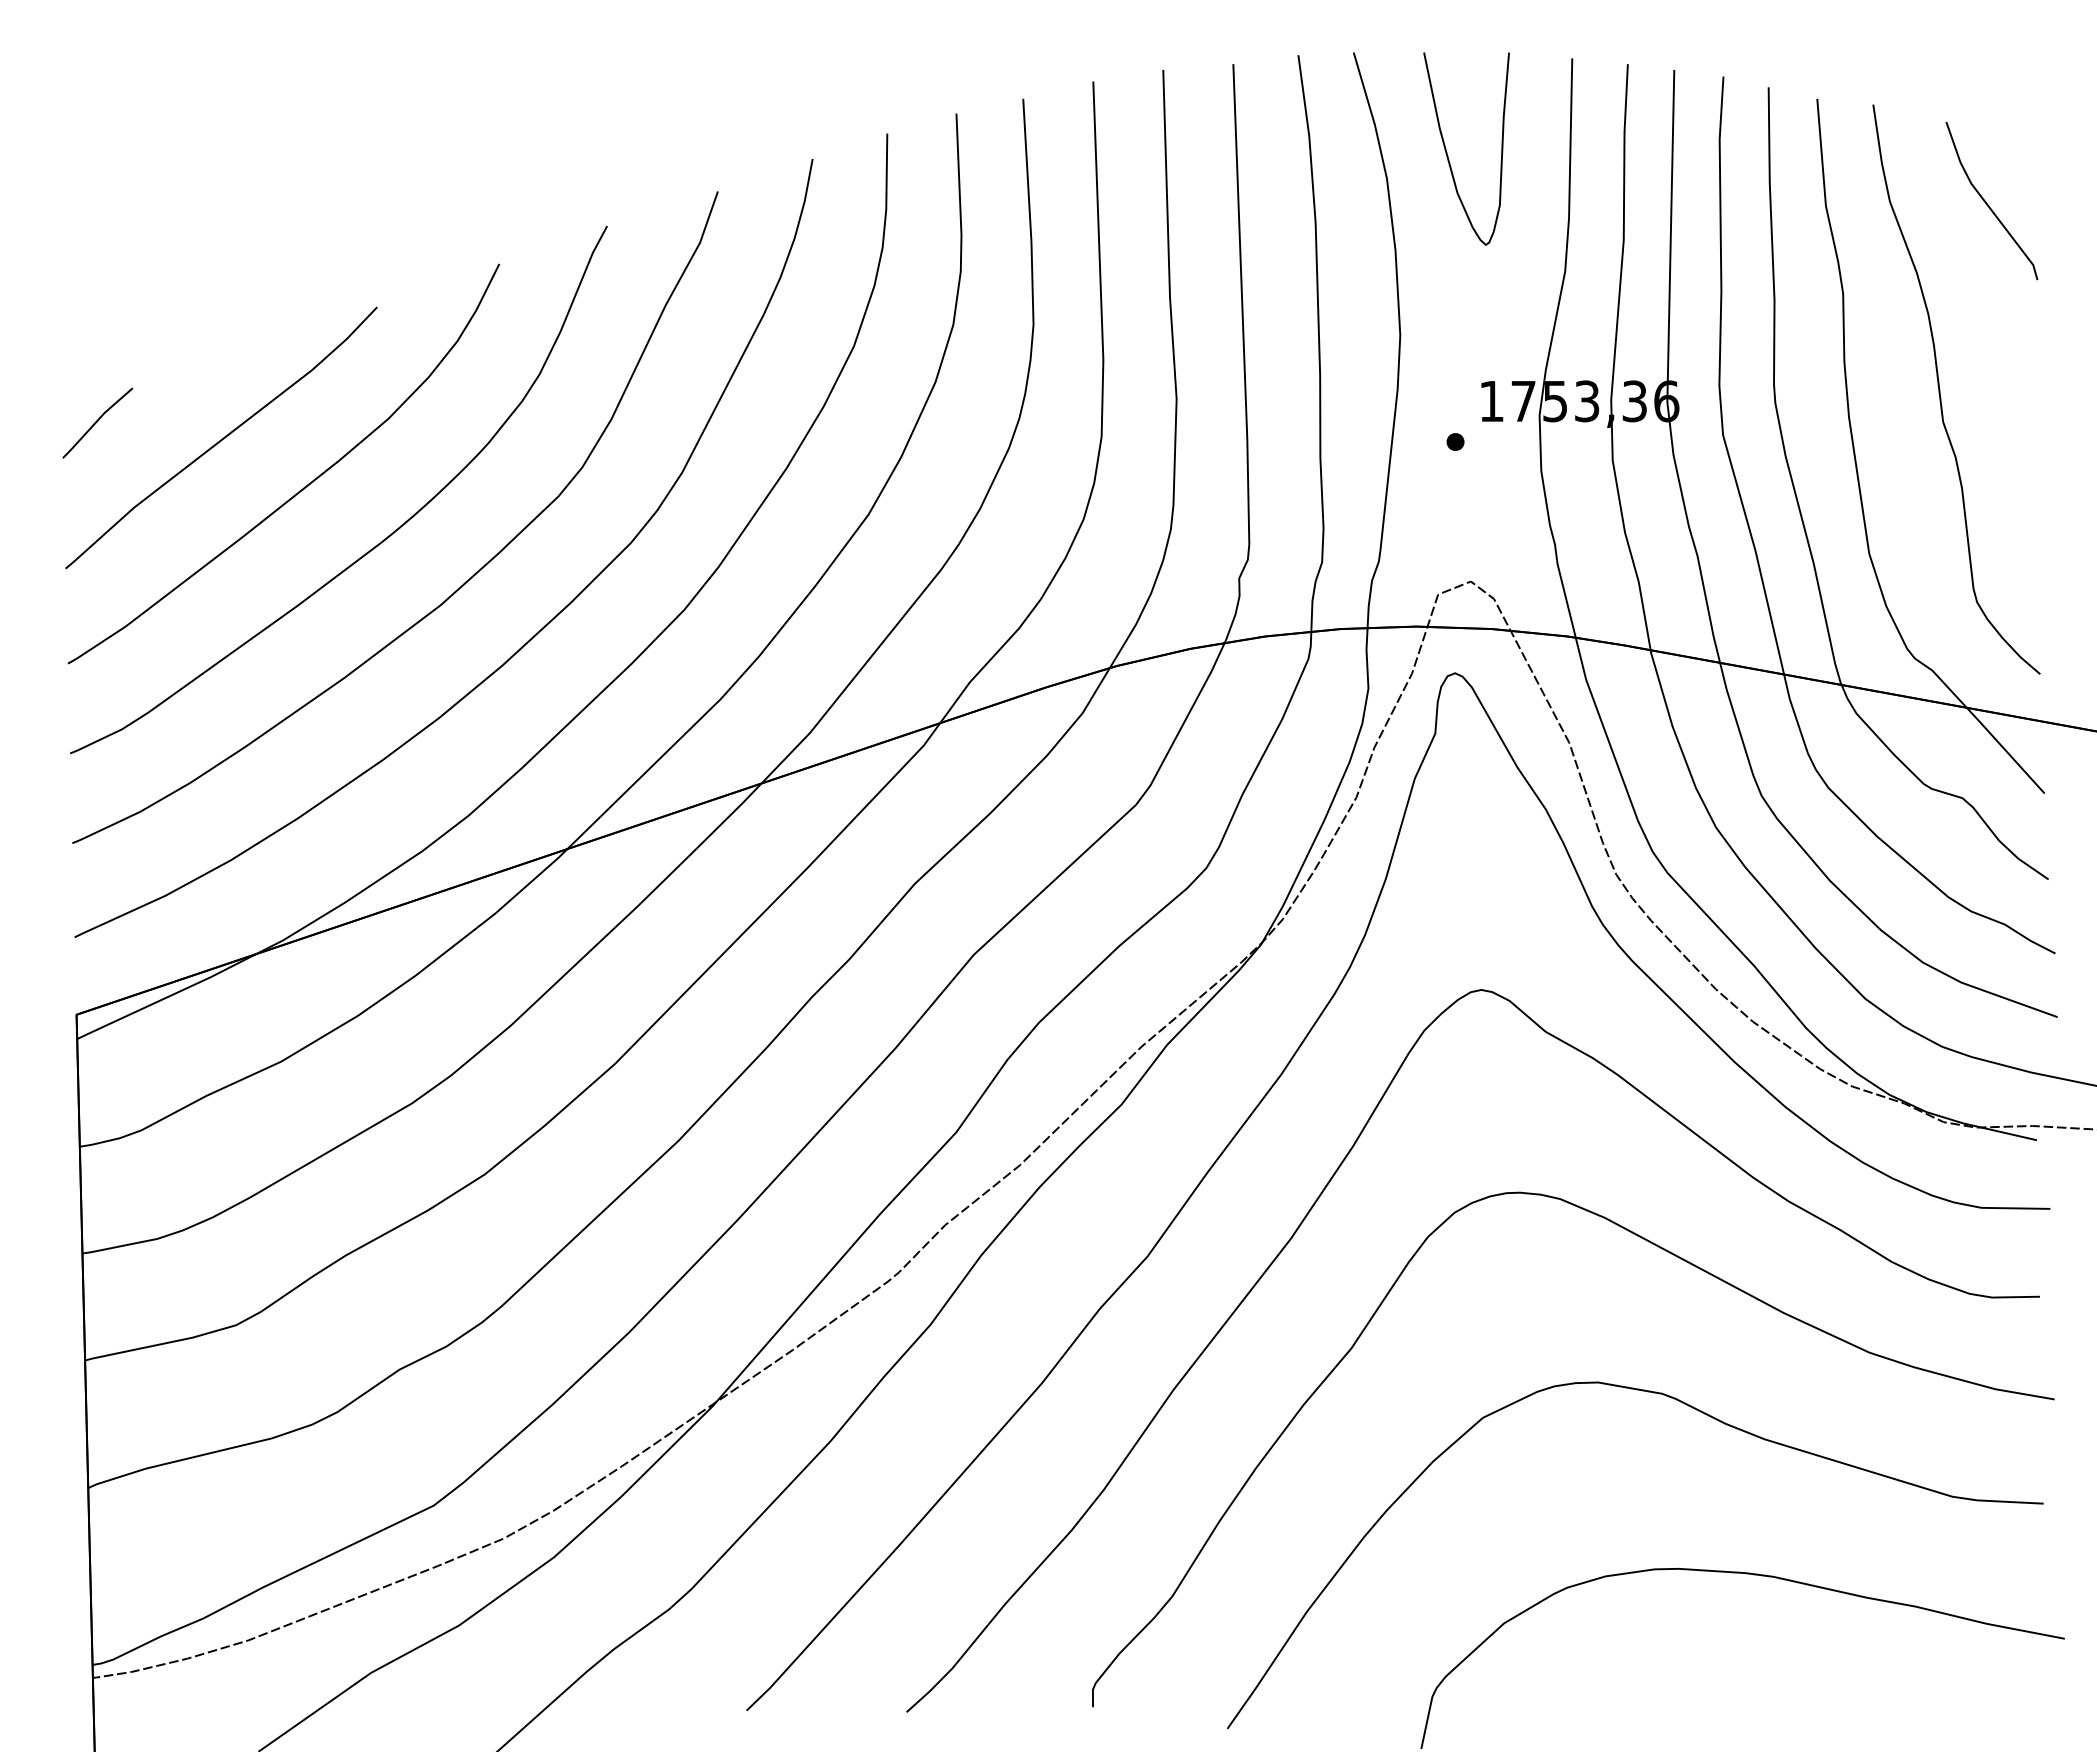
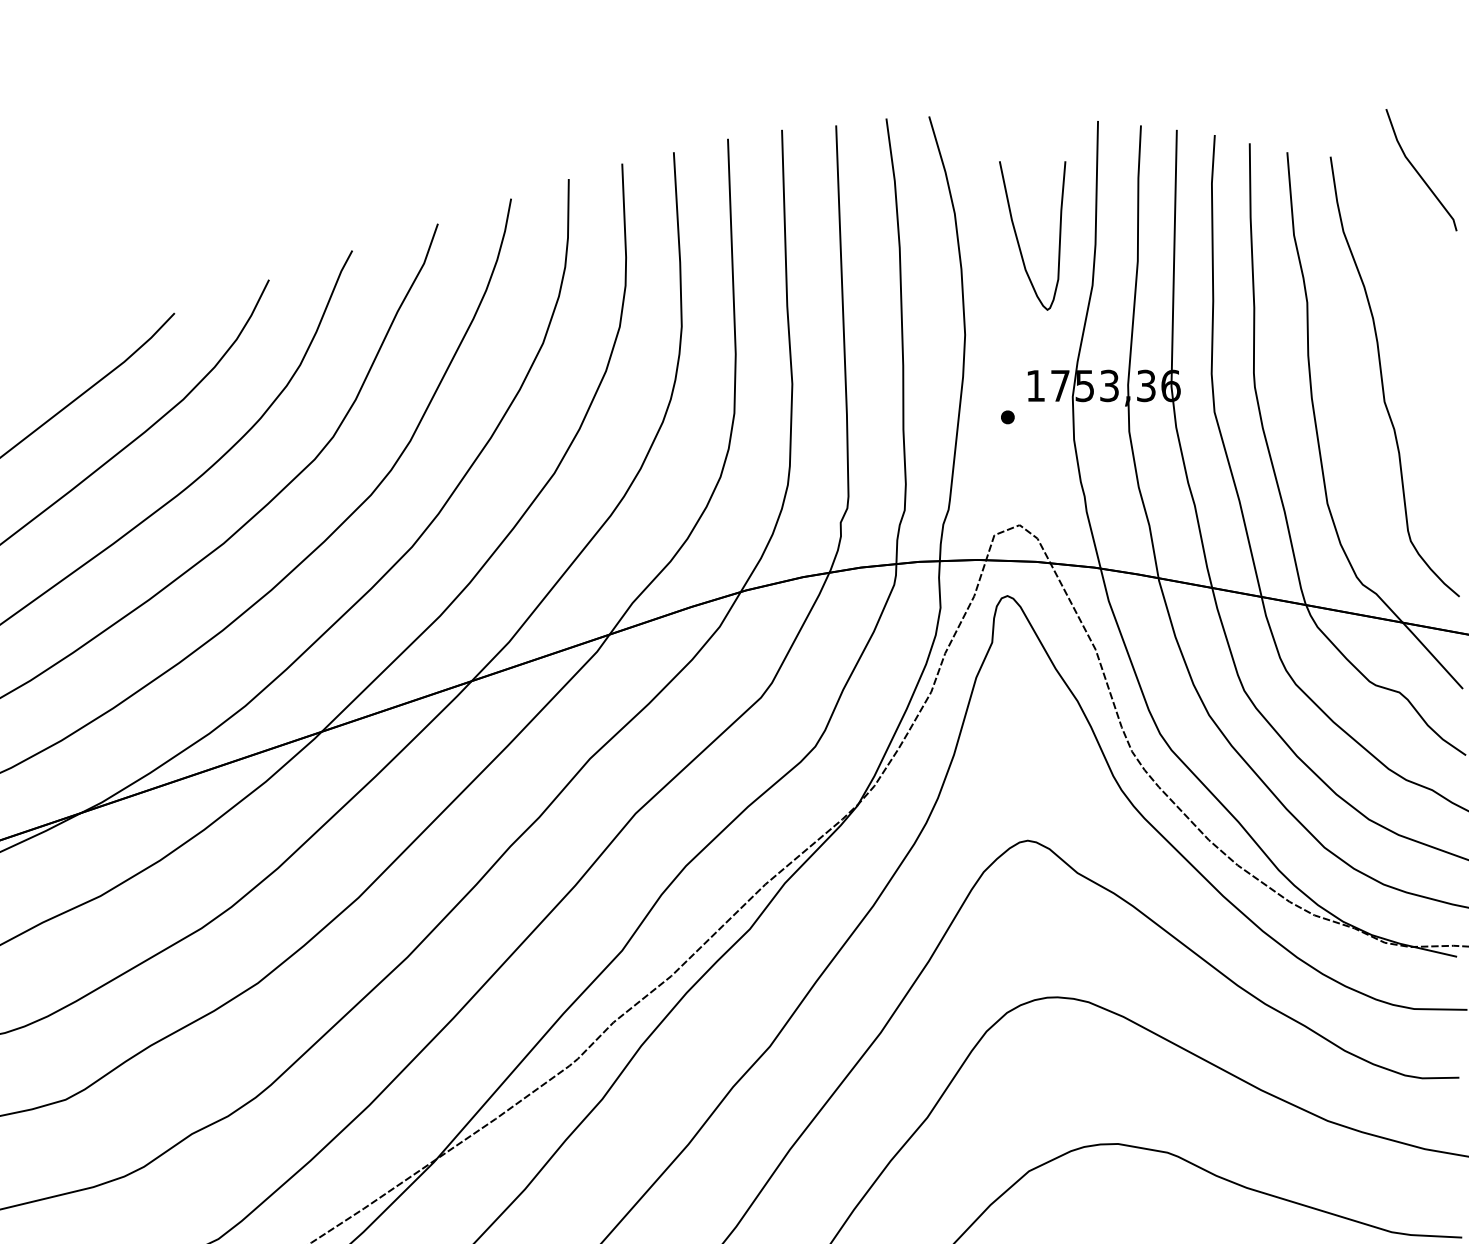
curve: (1448, 155) -> (1018, 240), moved
line: (1988, 204) -> (1418, 172), moved

